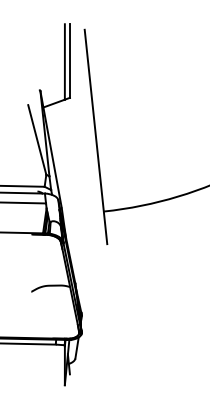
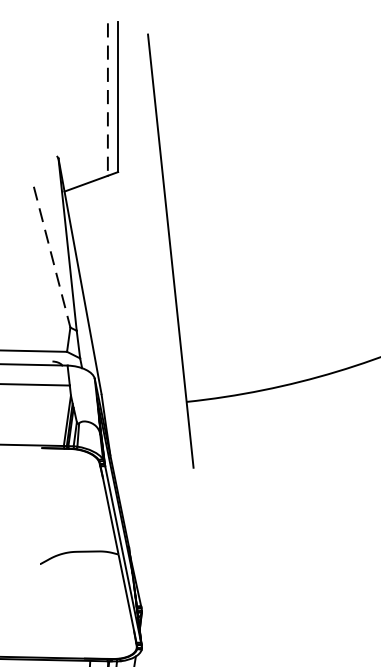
line: (64, 61) -> (107, 98), solid -> dashed
line: (37, 139) -> (52, 256), solid -> dashed

